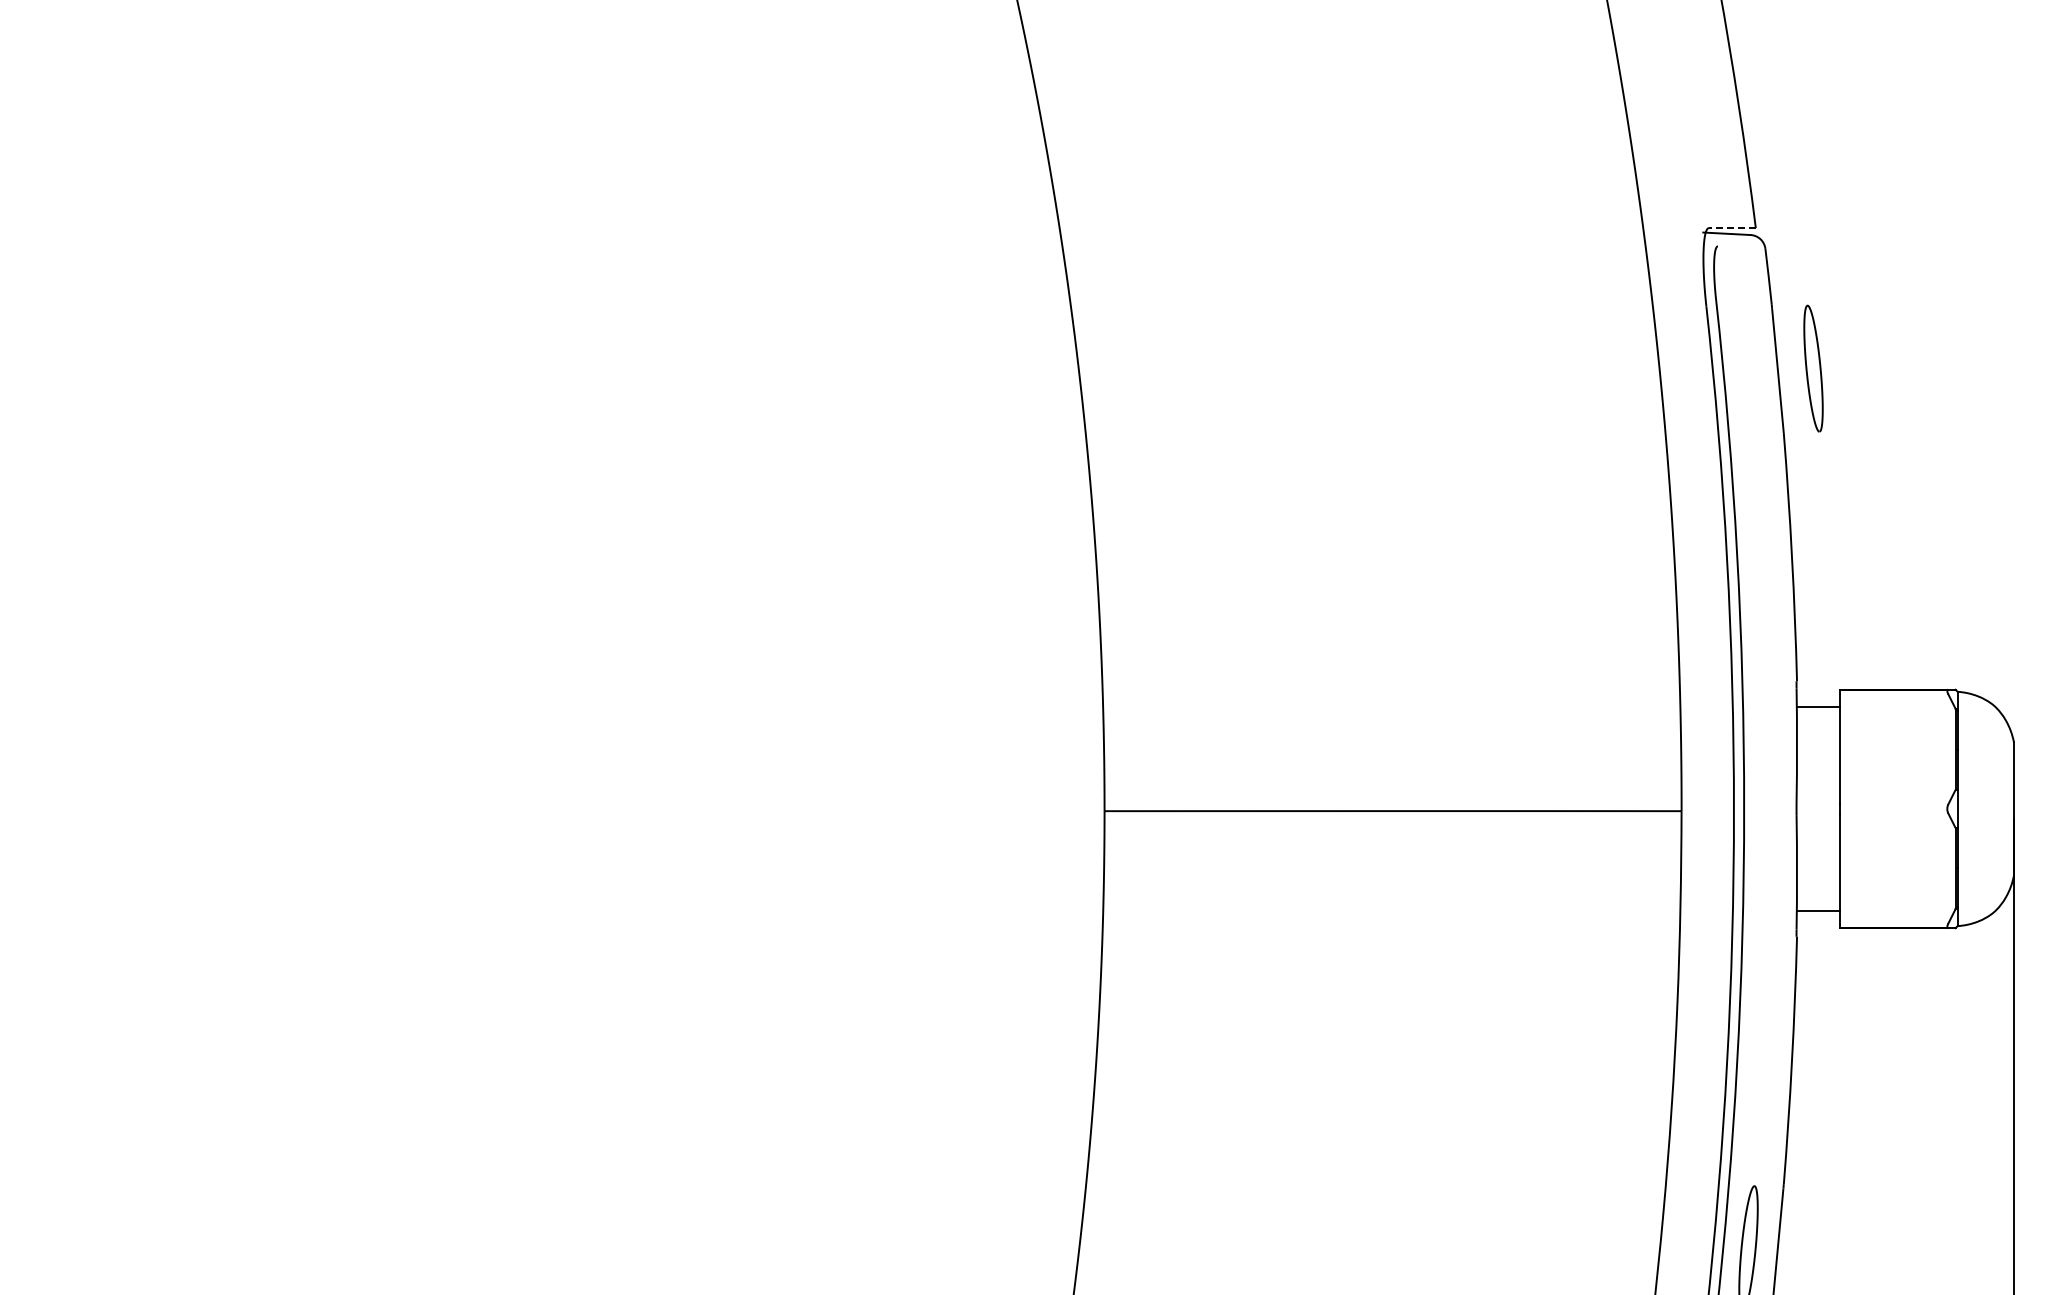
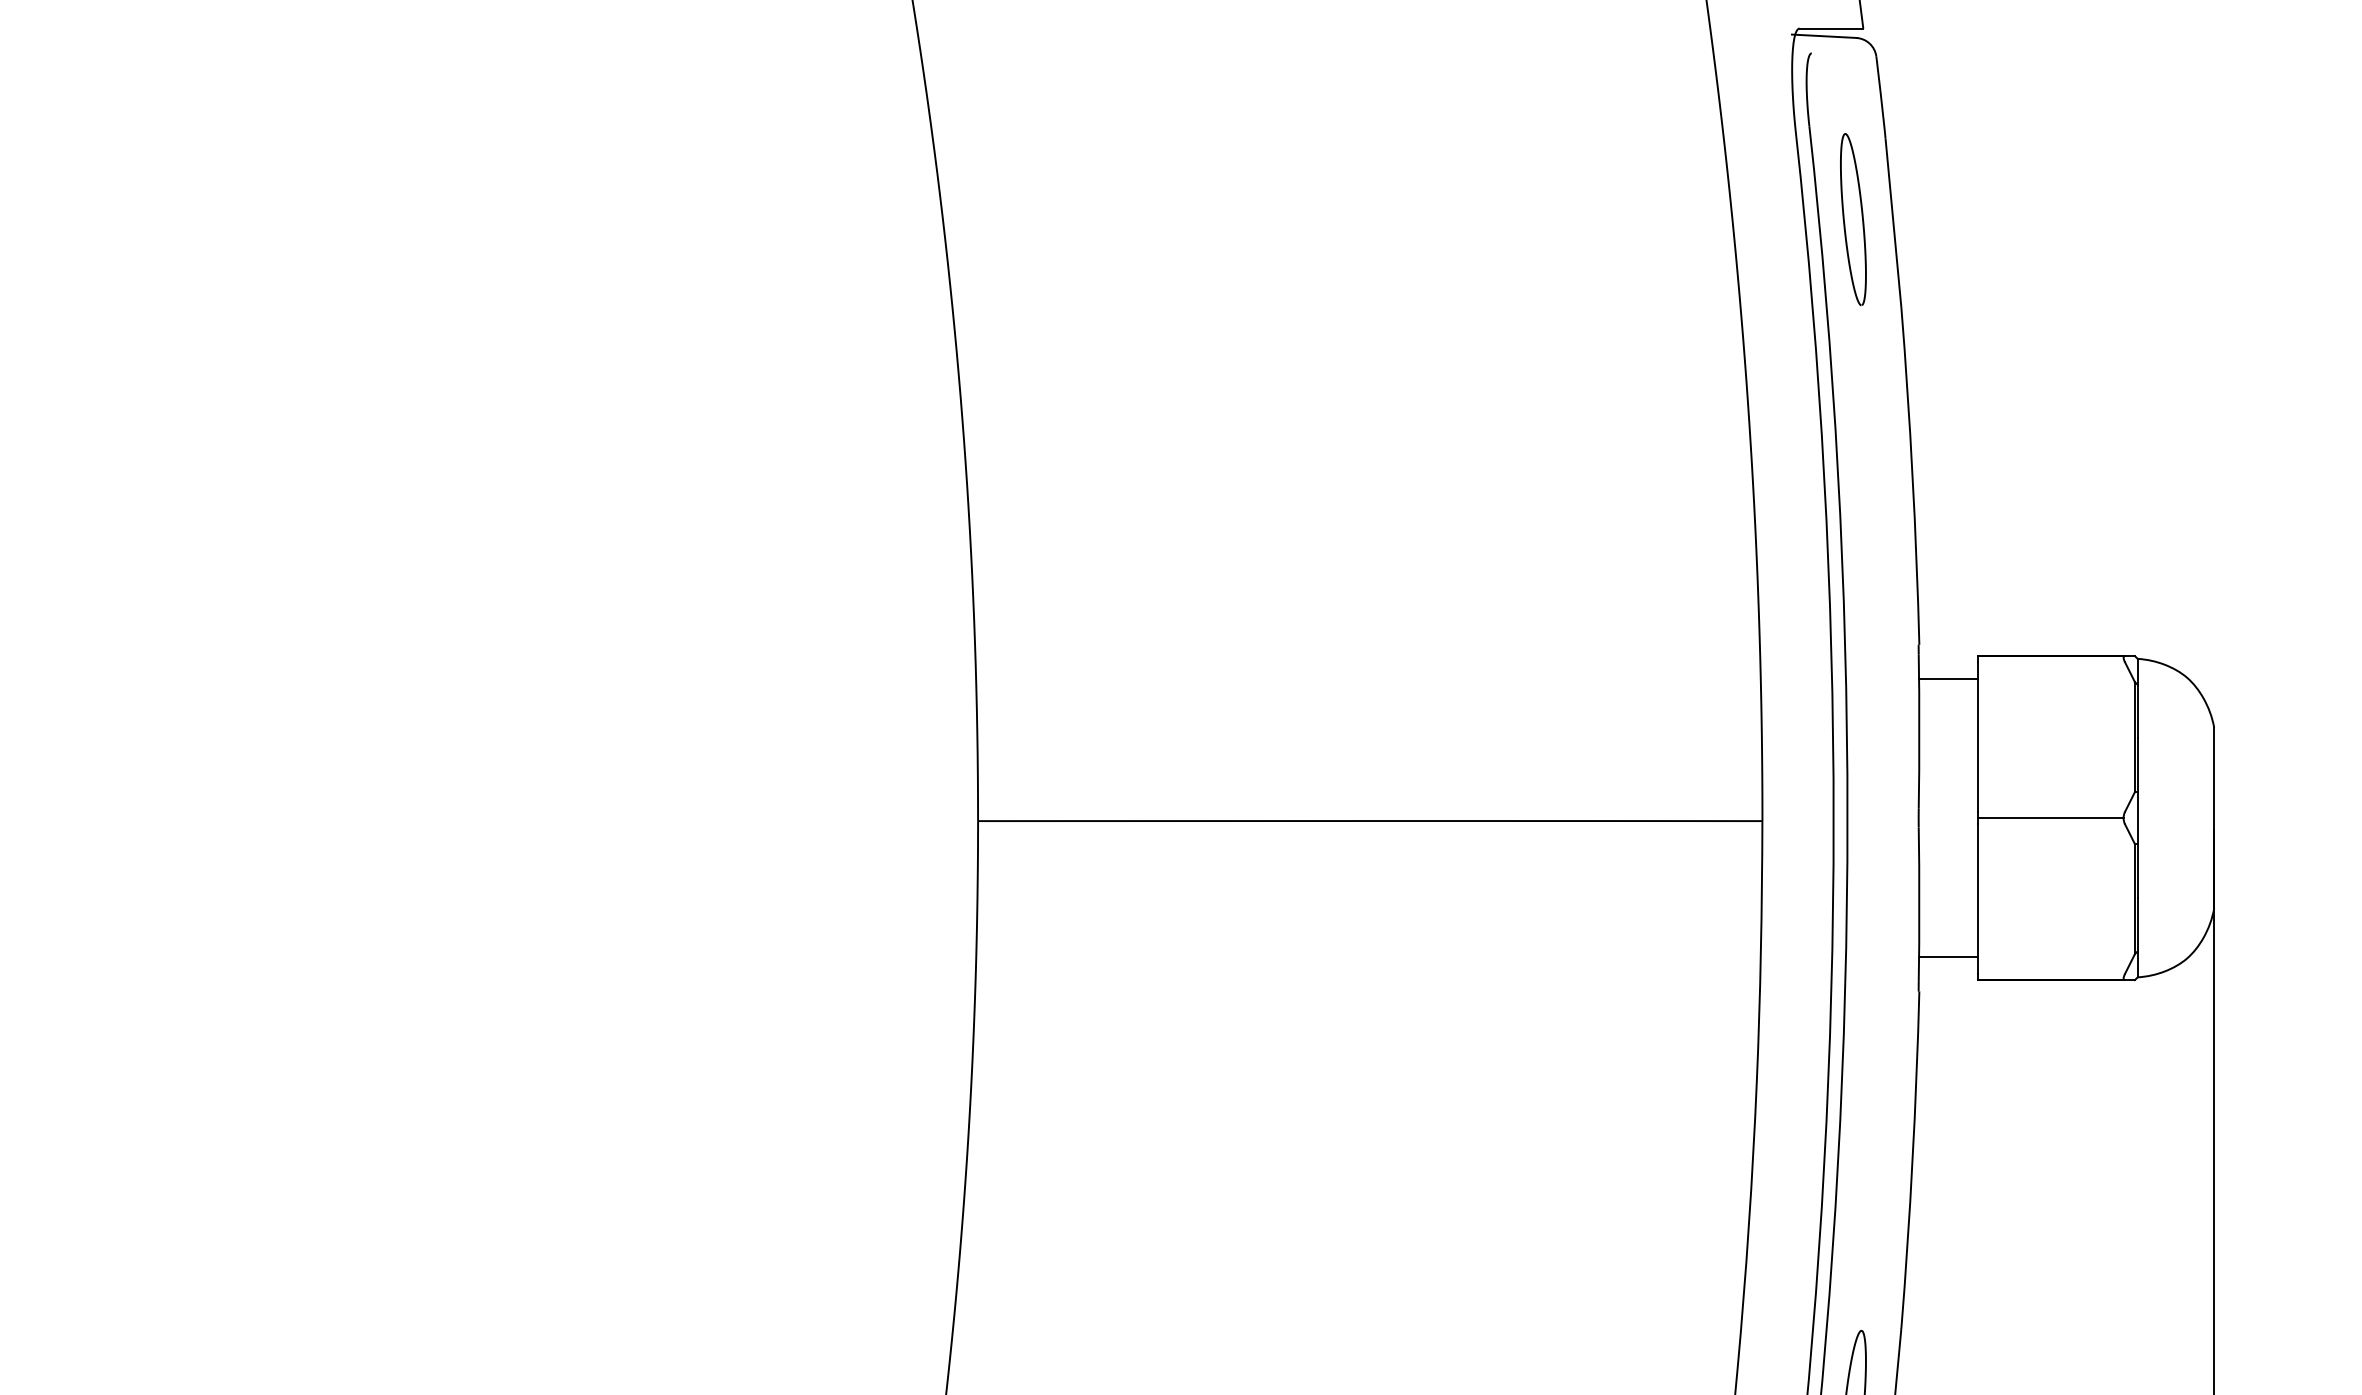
line: (1731, 228) -> (1830, 29), dashed -> solid
curve: (1807, 368) -> (1845, 219), moved
line: (1893, 808) -> (2050, 817), added

